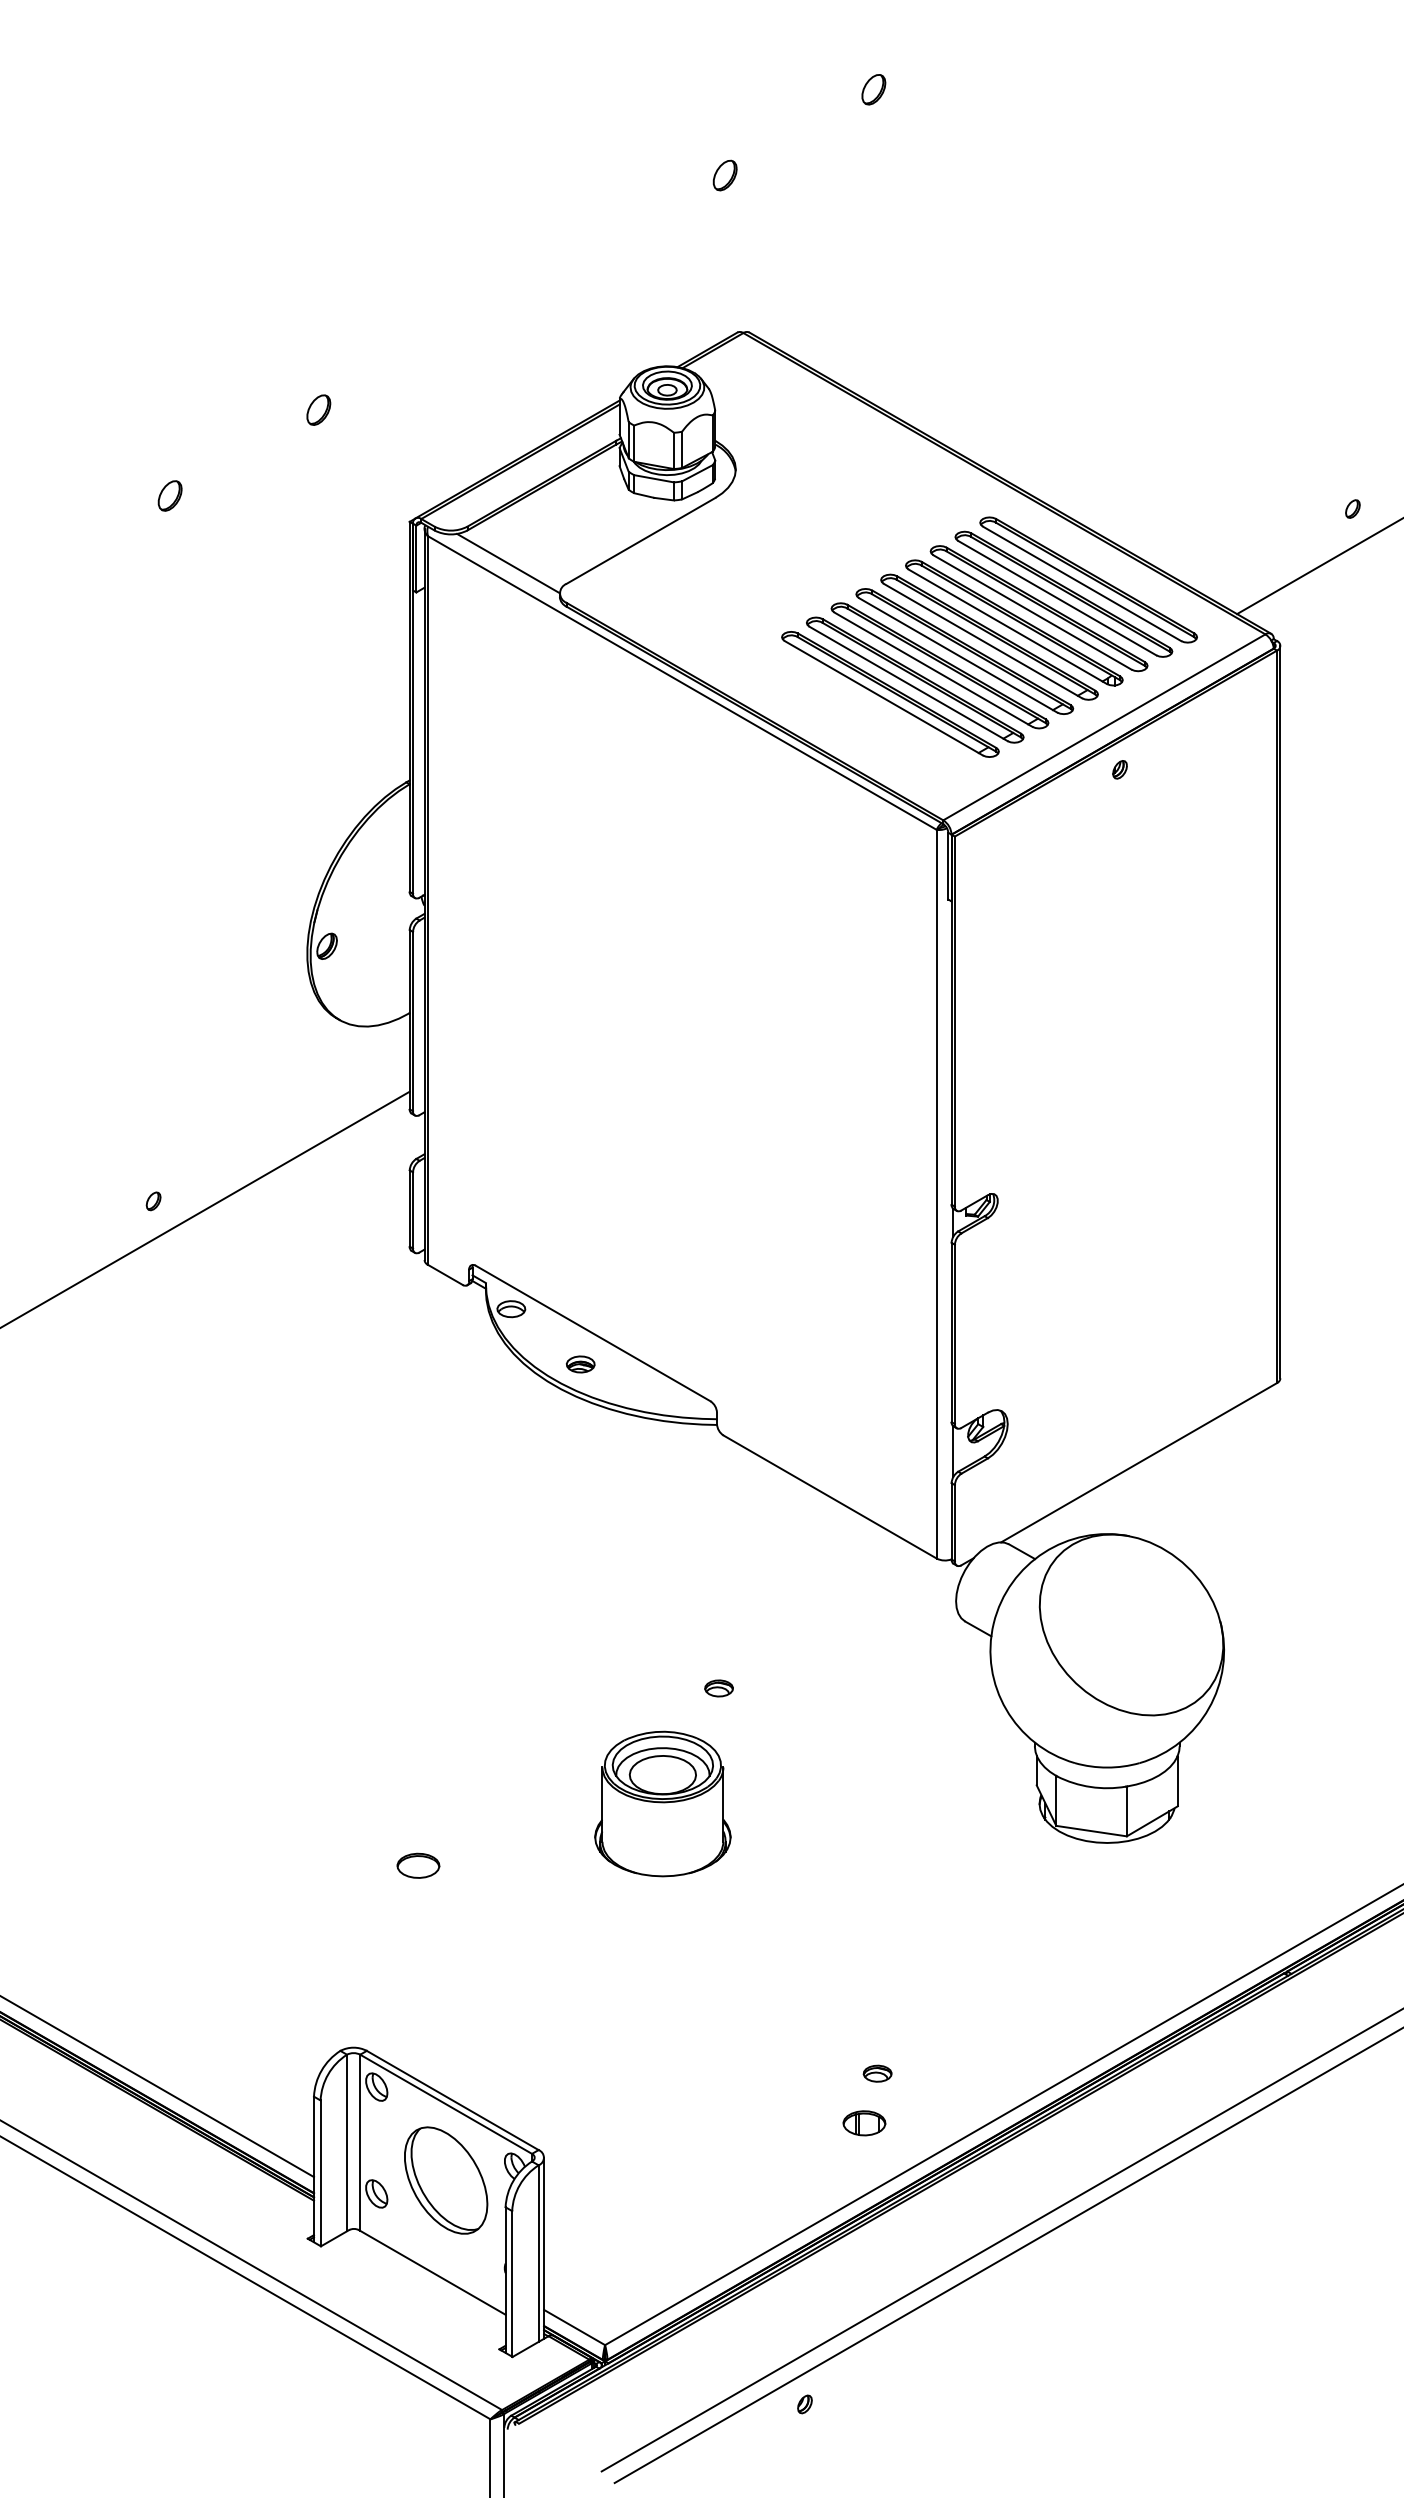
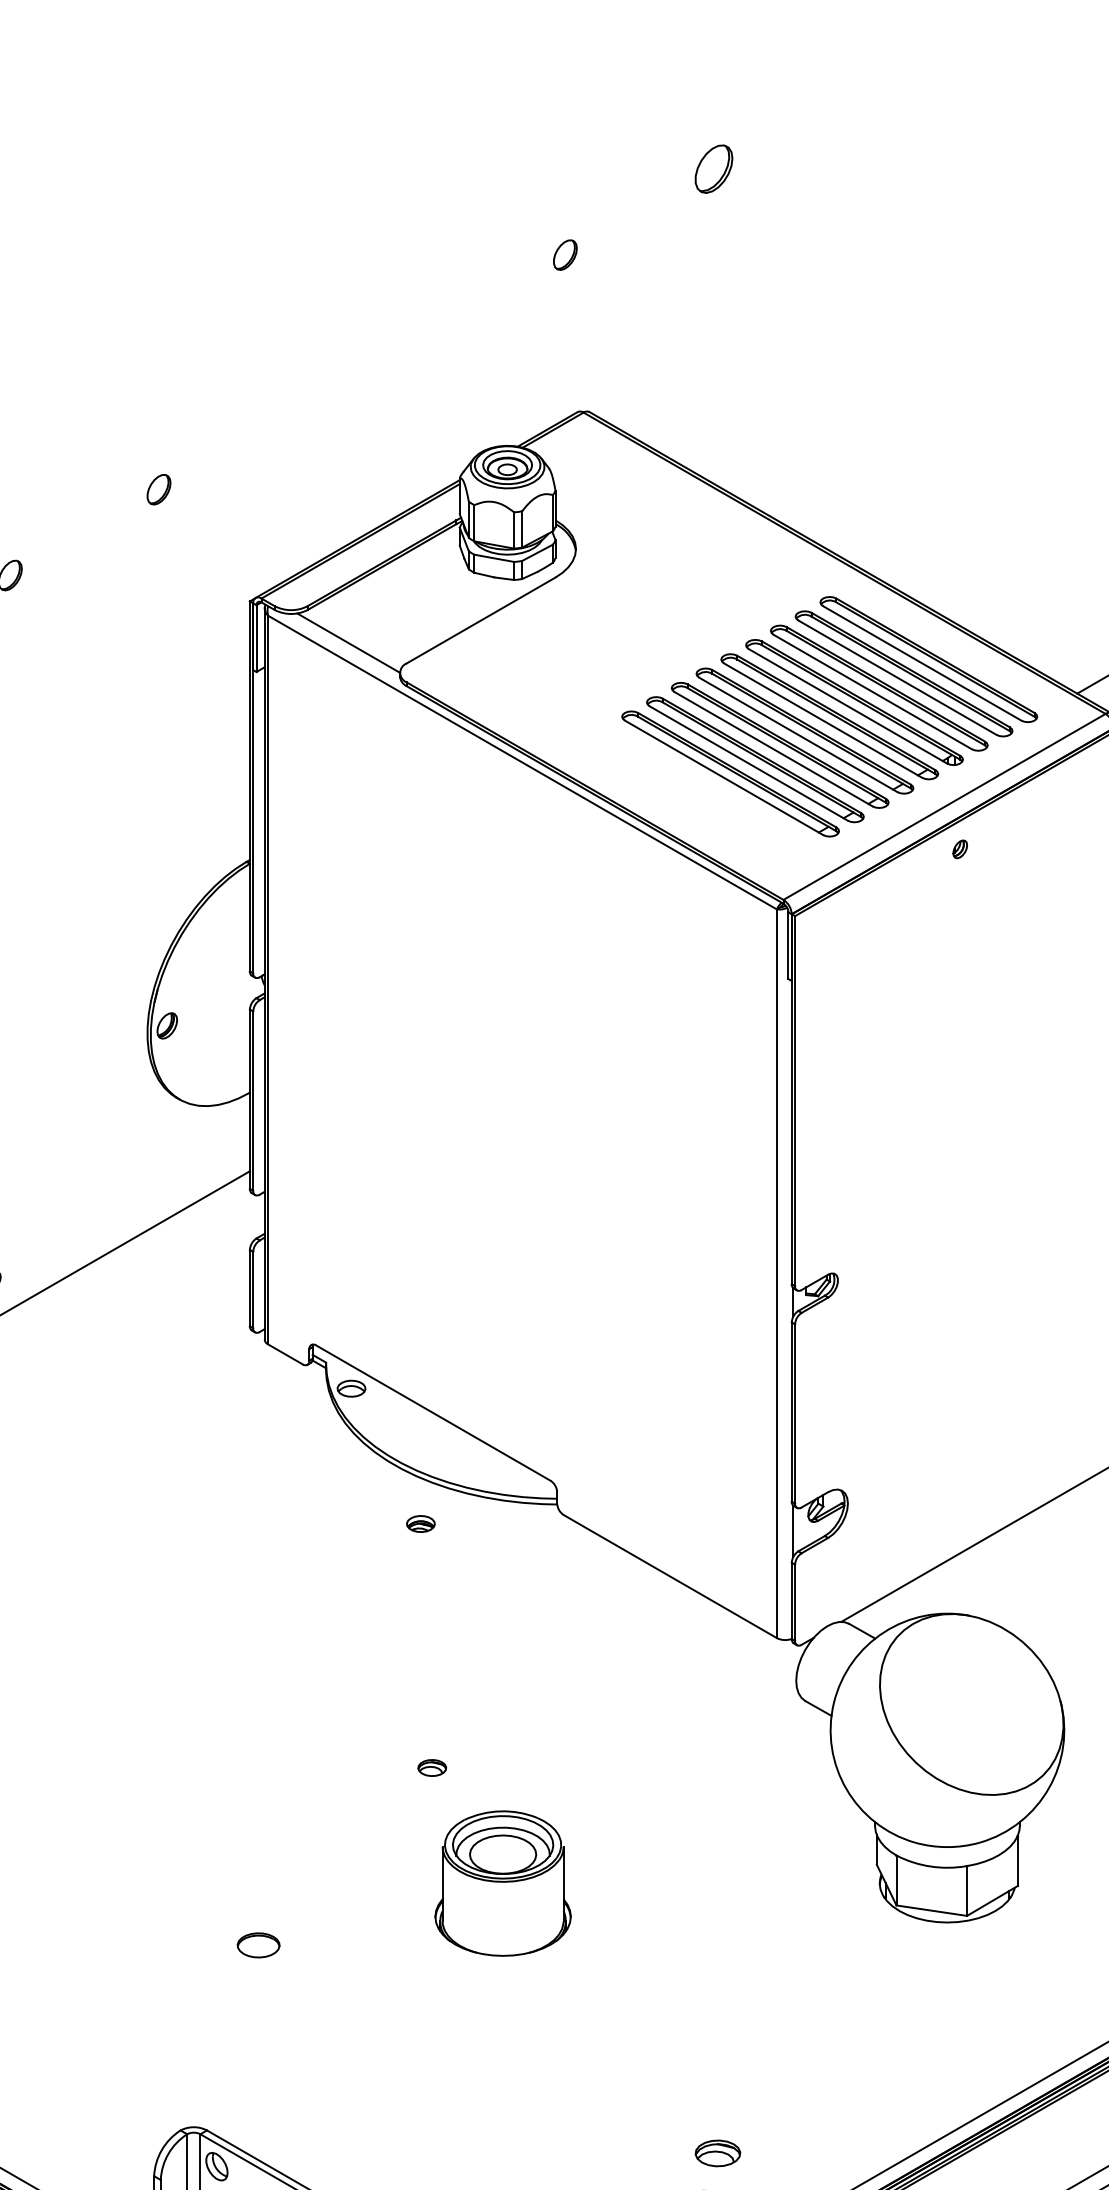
part: (873, 89) -> (713, 169), size x1.6
part: (580, 1364) -> (420, 1524), moved
part: (718, 1688) -> (431, 1768), moved
part: (877, 2073) -> (717, 2153), size x1.6

